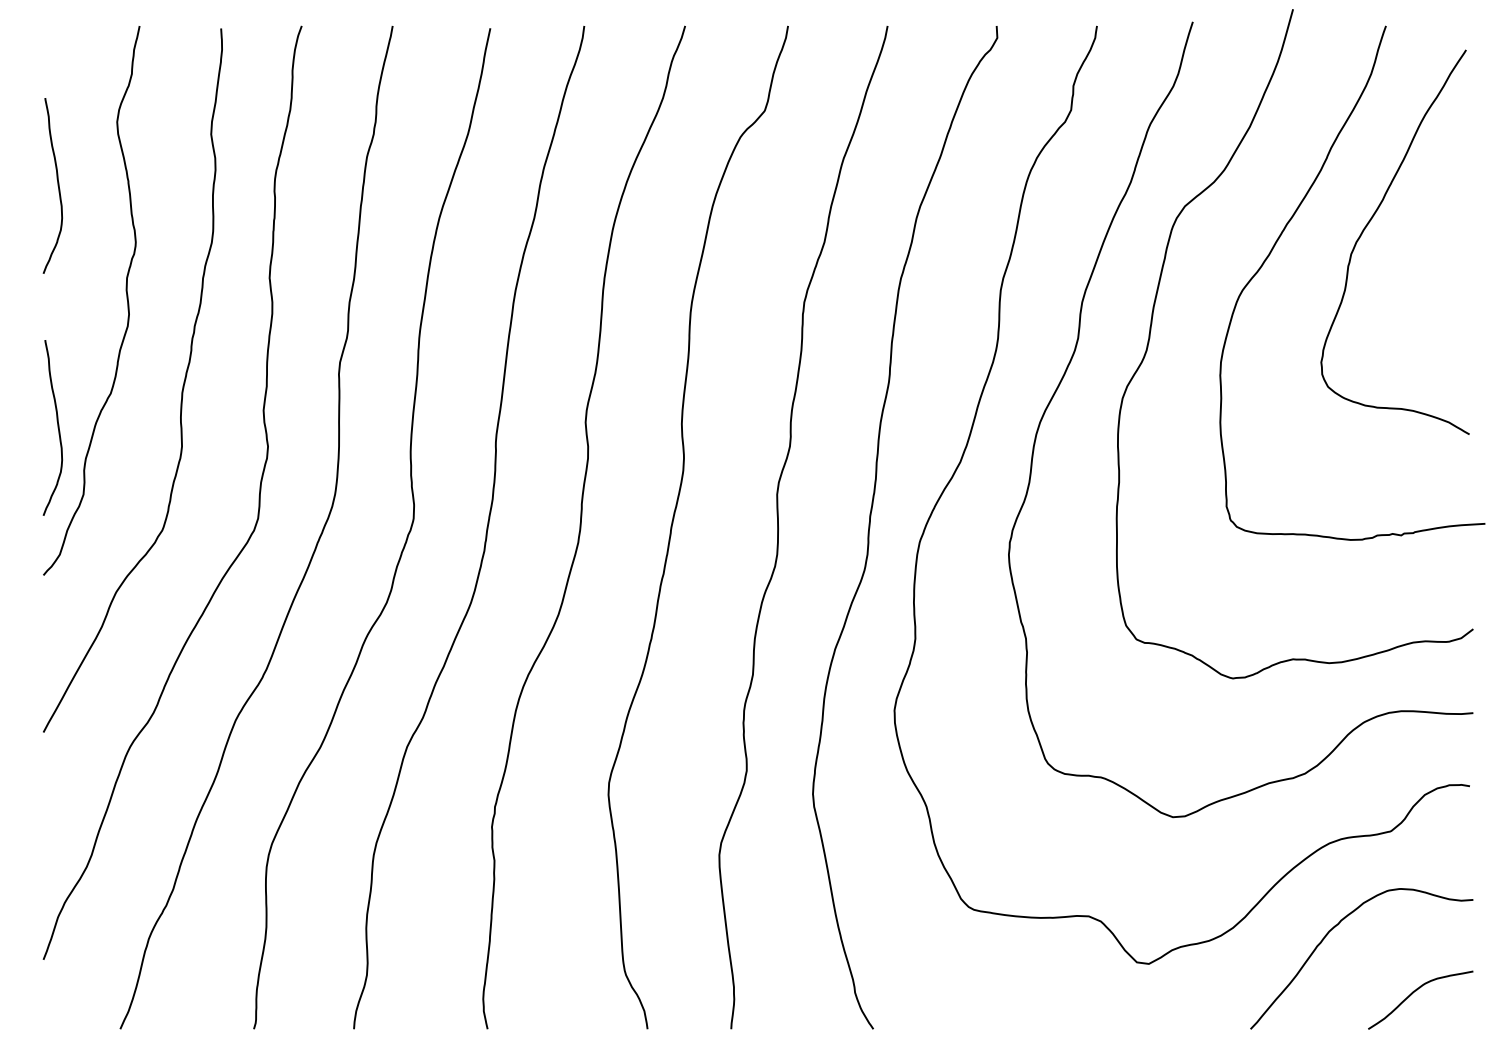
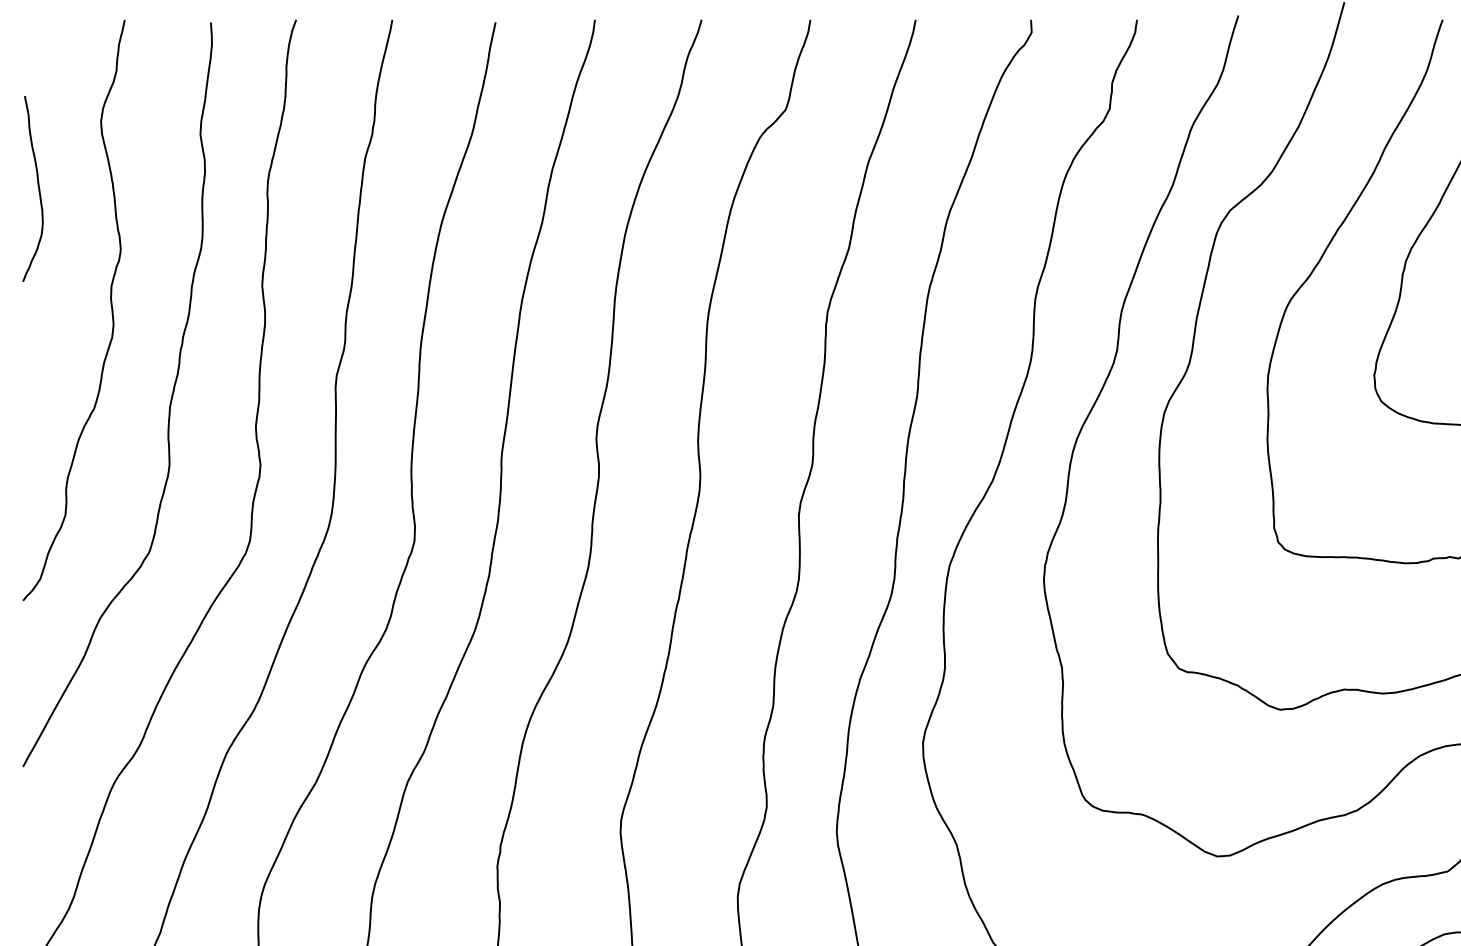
curve: (57, 427) -> (37, 444), removed

